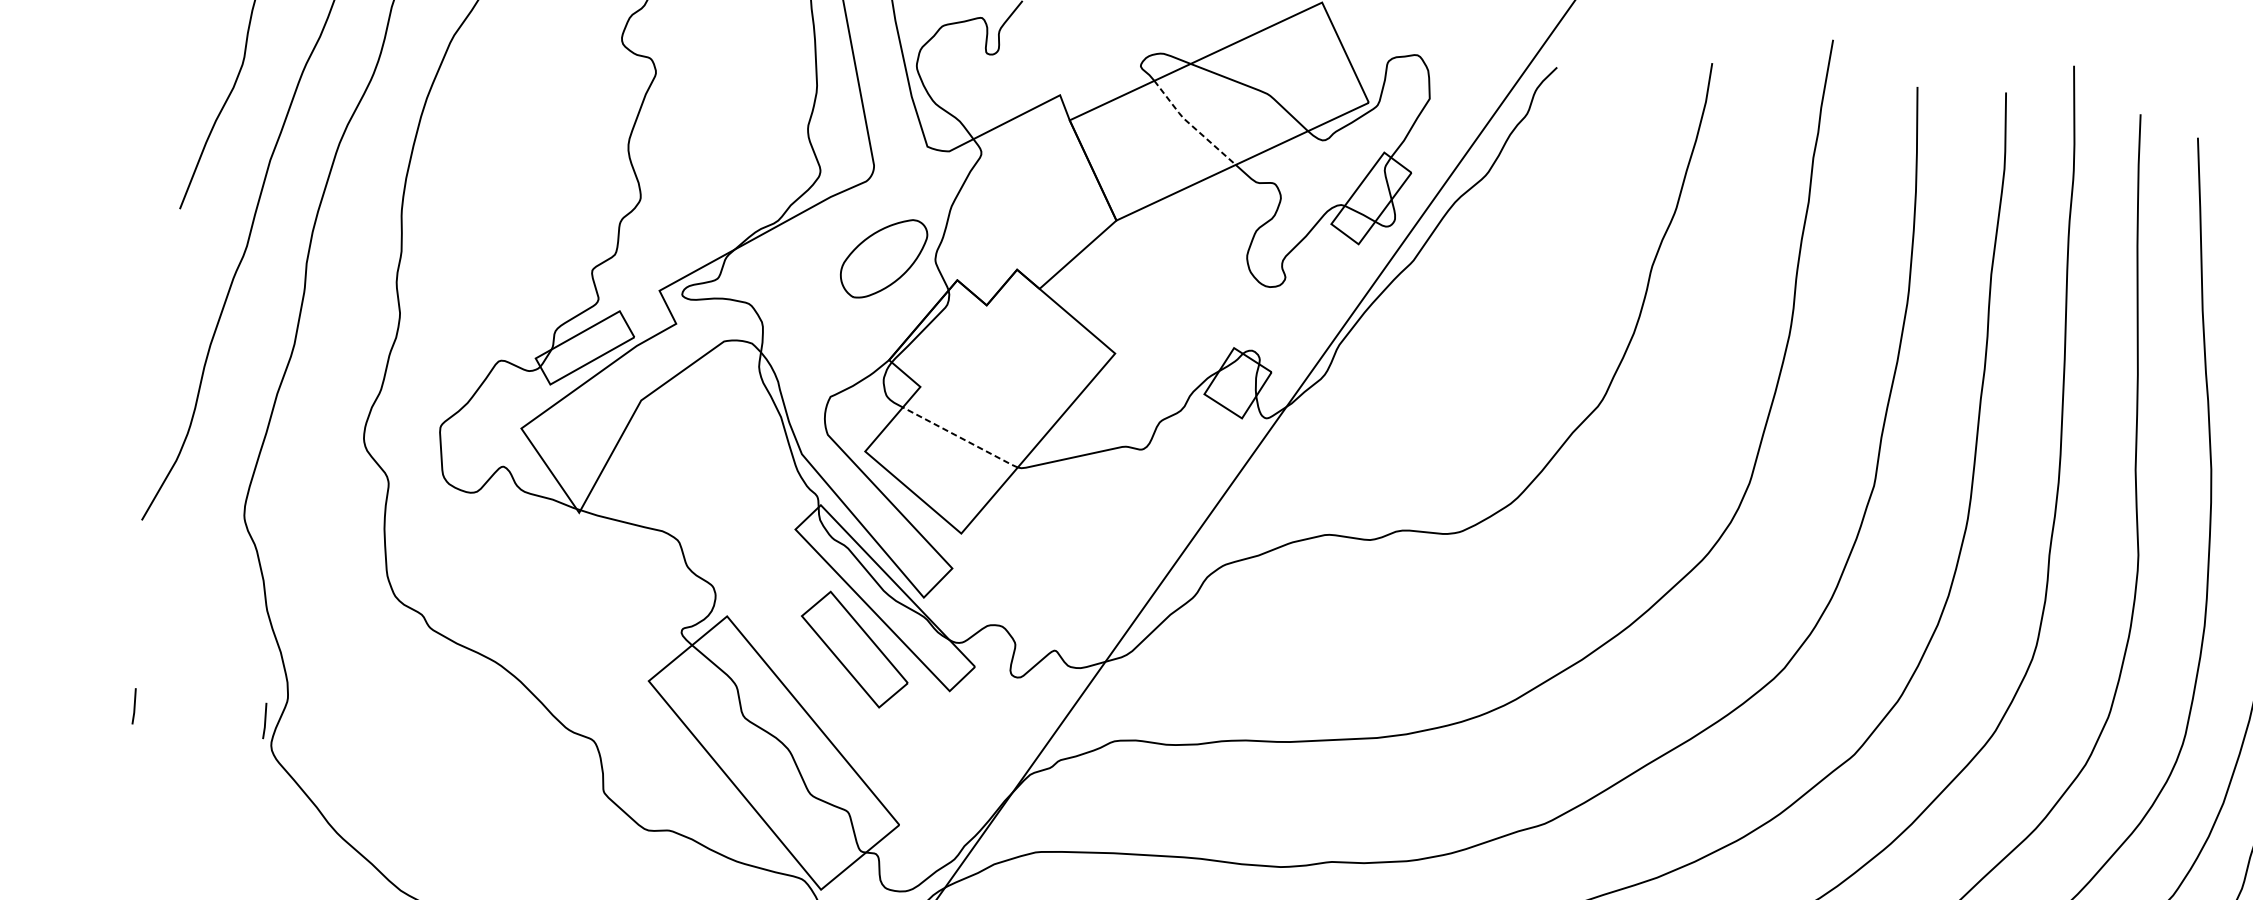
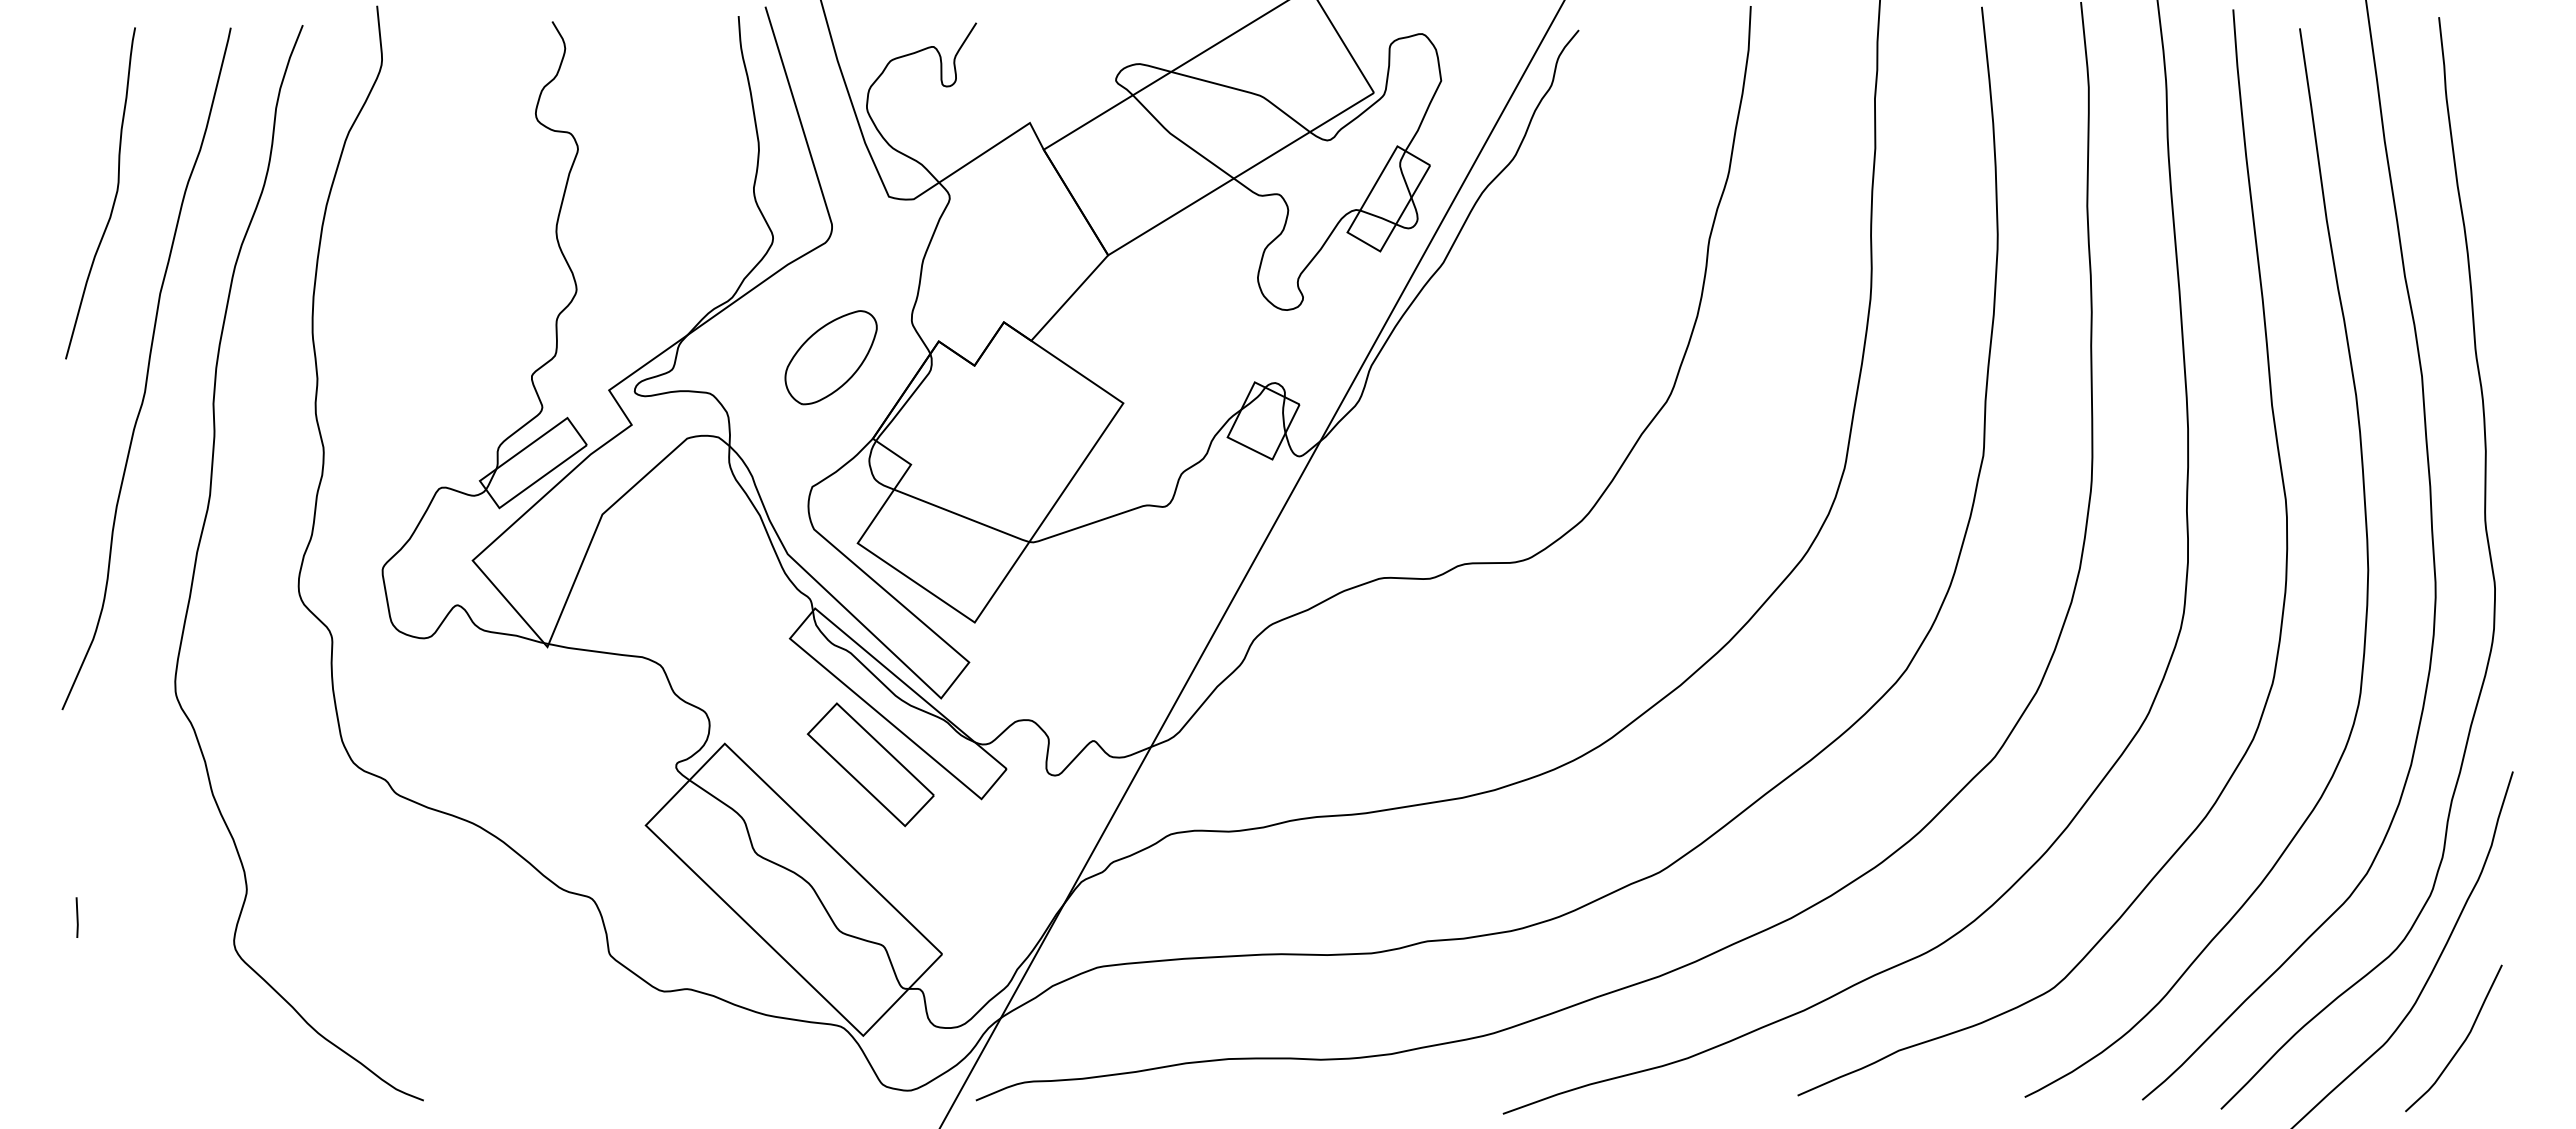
line: (1191, 124) -> (1179, 139), dashed -> solid
part: (883, 258) -> (830, 357), moved
line: (960, 438) -> (961, 516), dashed -> solid
line: (264, 720) -> (223, 917), removed

